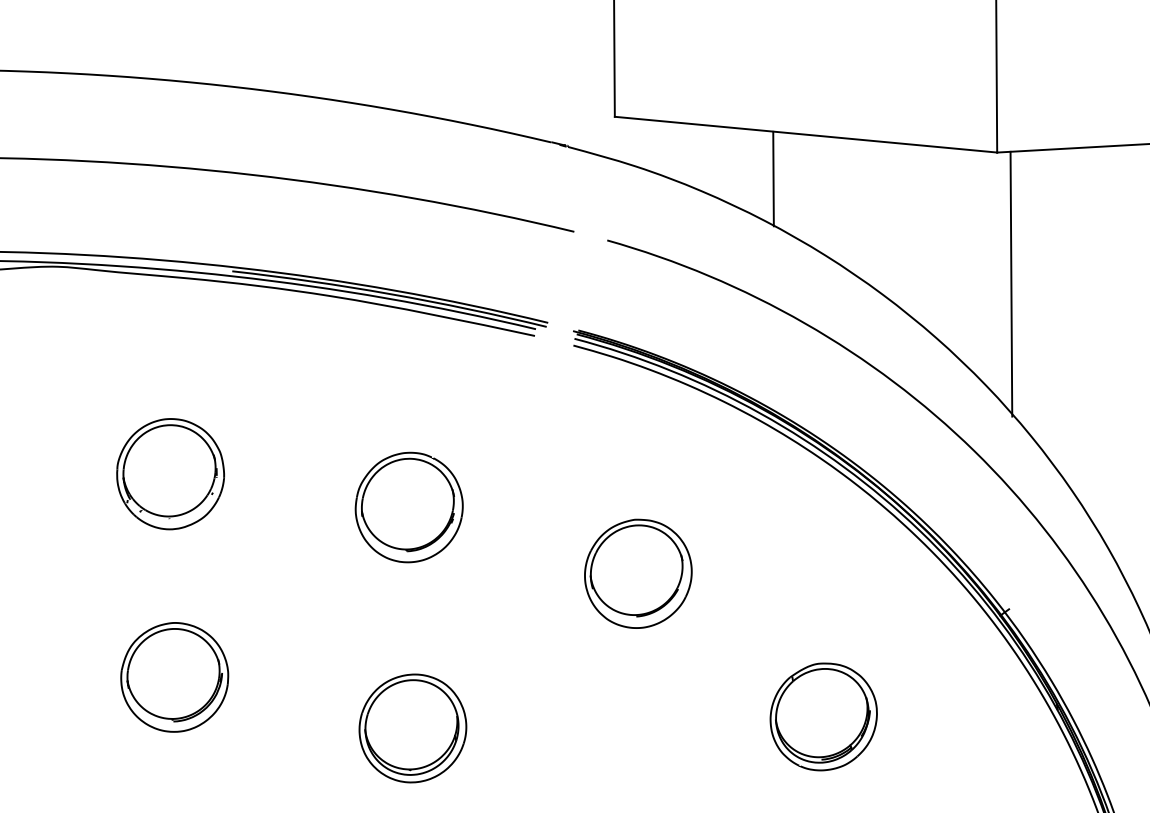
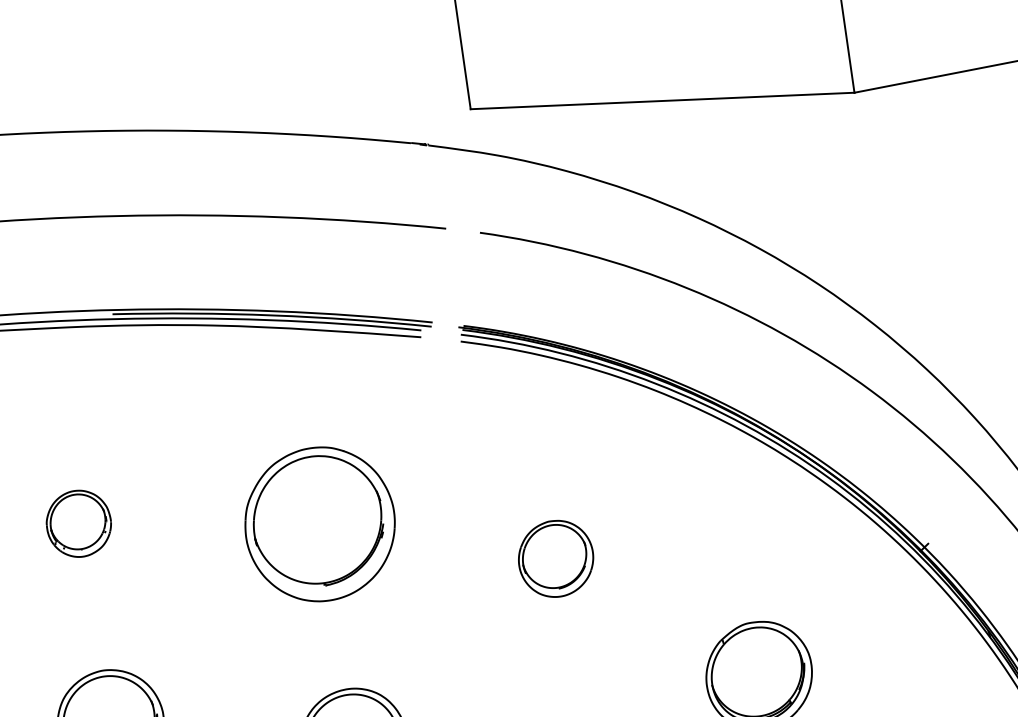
line: (773, 178) -> (636, 148), removed
line: (1011, 283) -> (886, 220), removed
part: (170, 474) -> (78, 524), size x0.6
part: (408, 507) -> (319, 524), size x1.4
part: (638, 573) -> (556, 558), size x0.7

